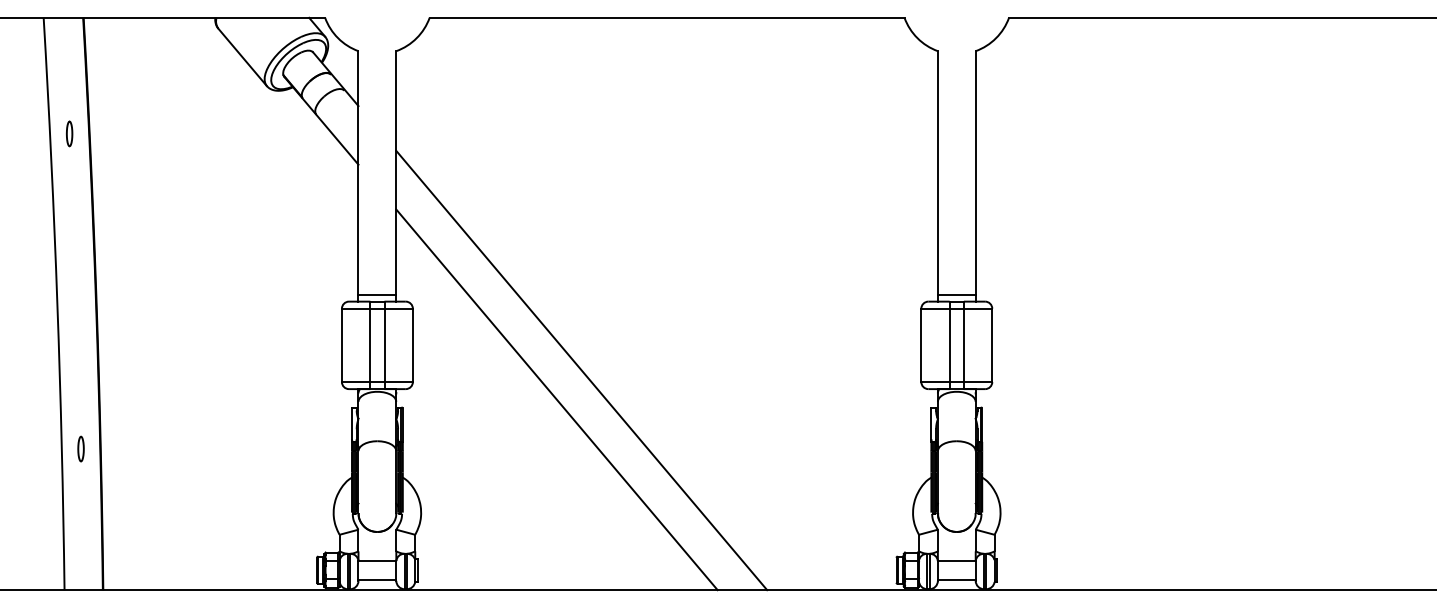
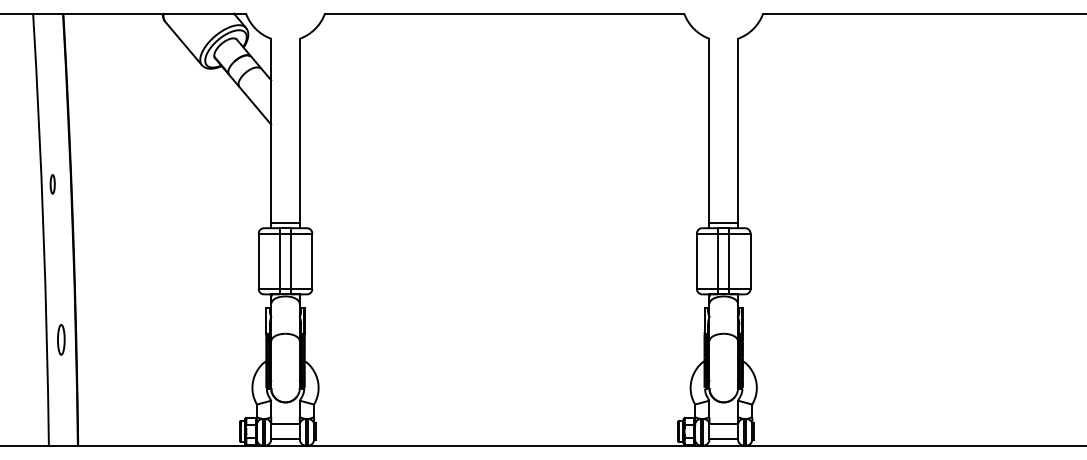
part: (69, 134) -> (52, 184), moved
line: (580, 370) -> (439, 280), removed
line: (555, 399) -> (420, 302), removed
part: (81, 448) -> (61, 339), size x1.6

